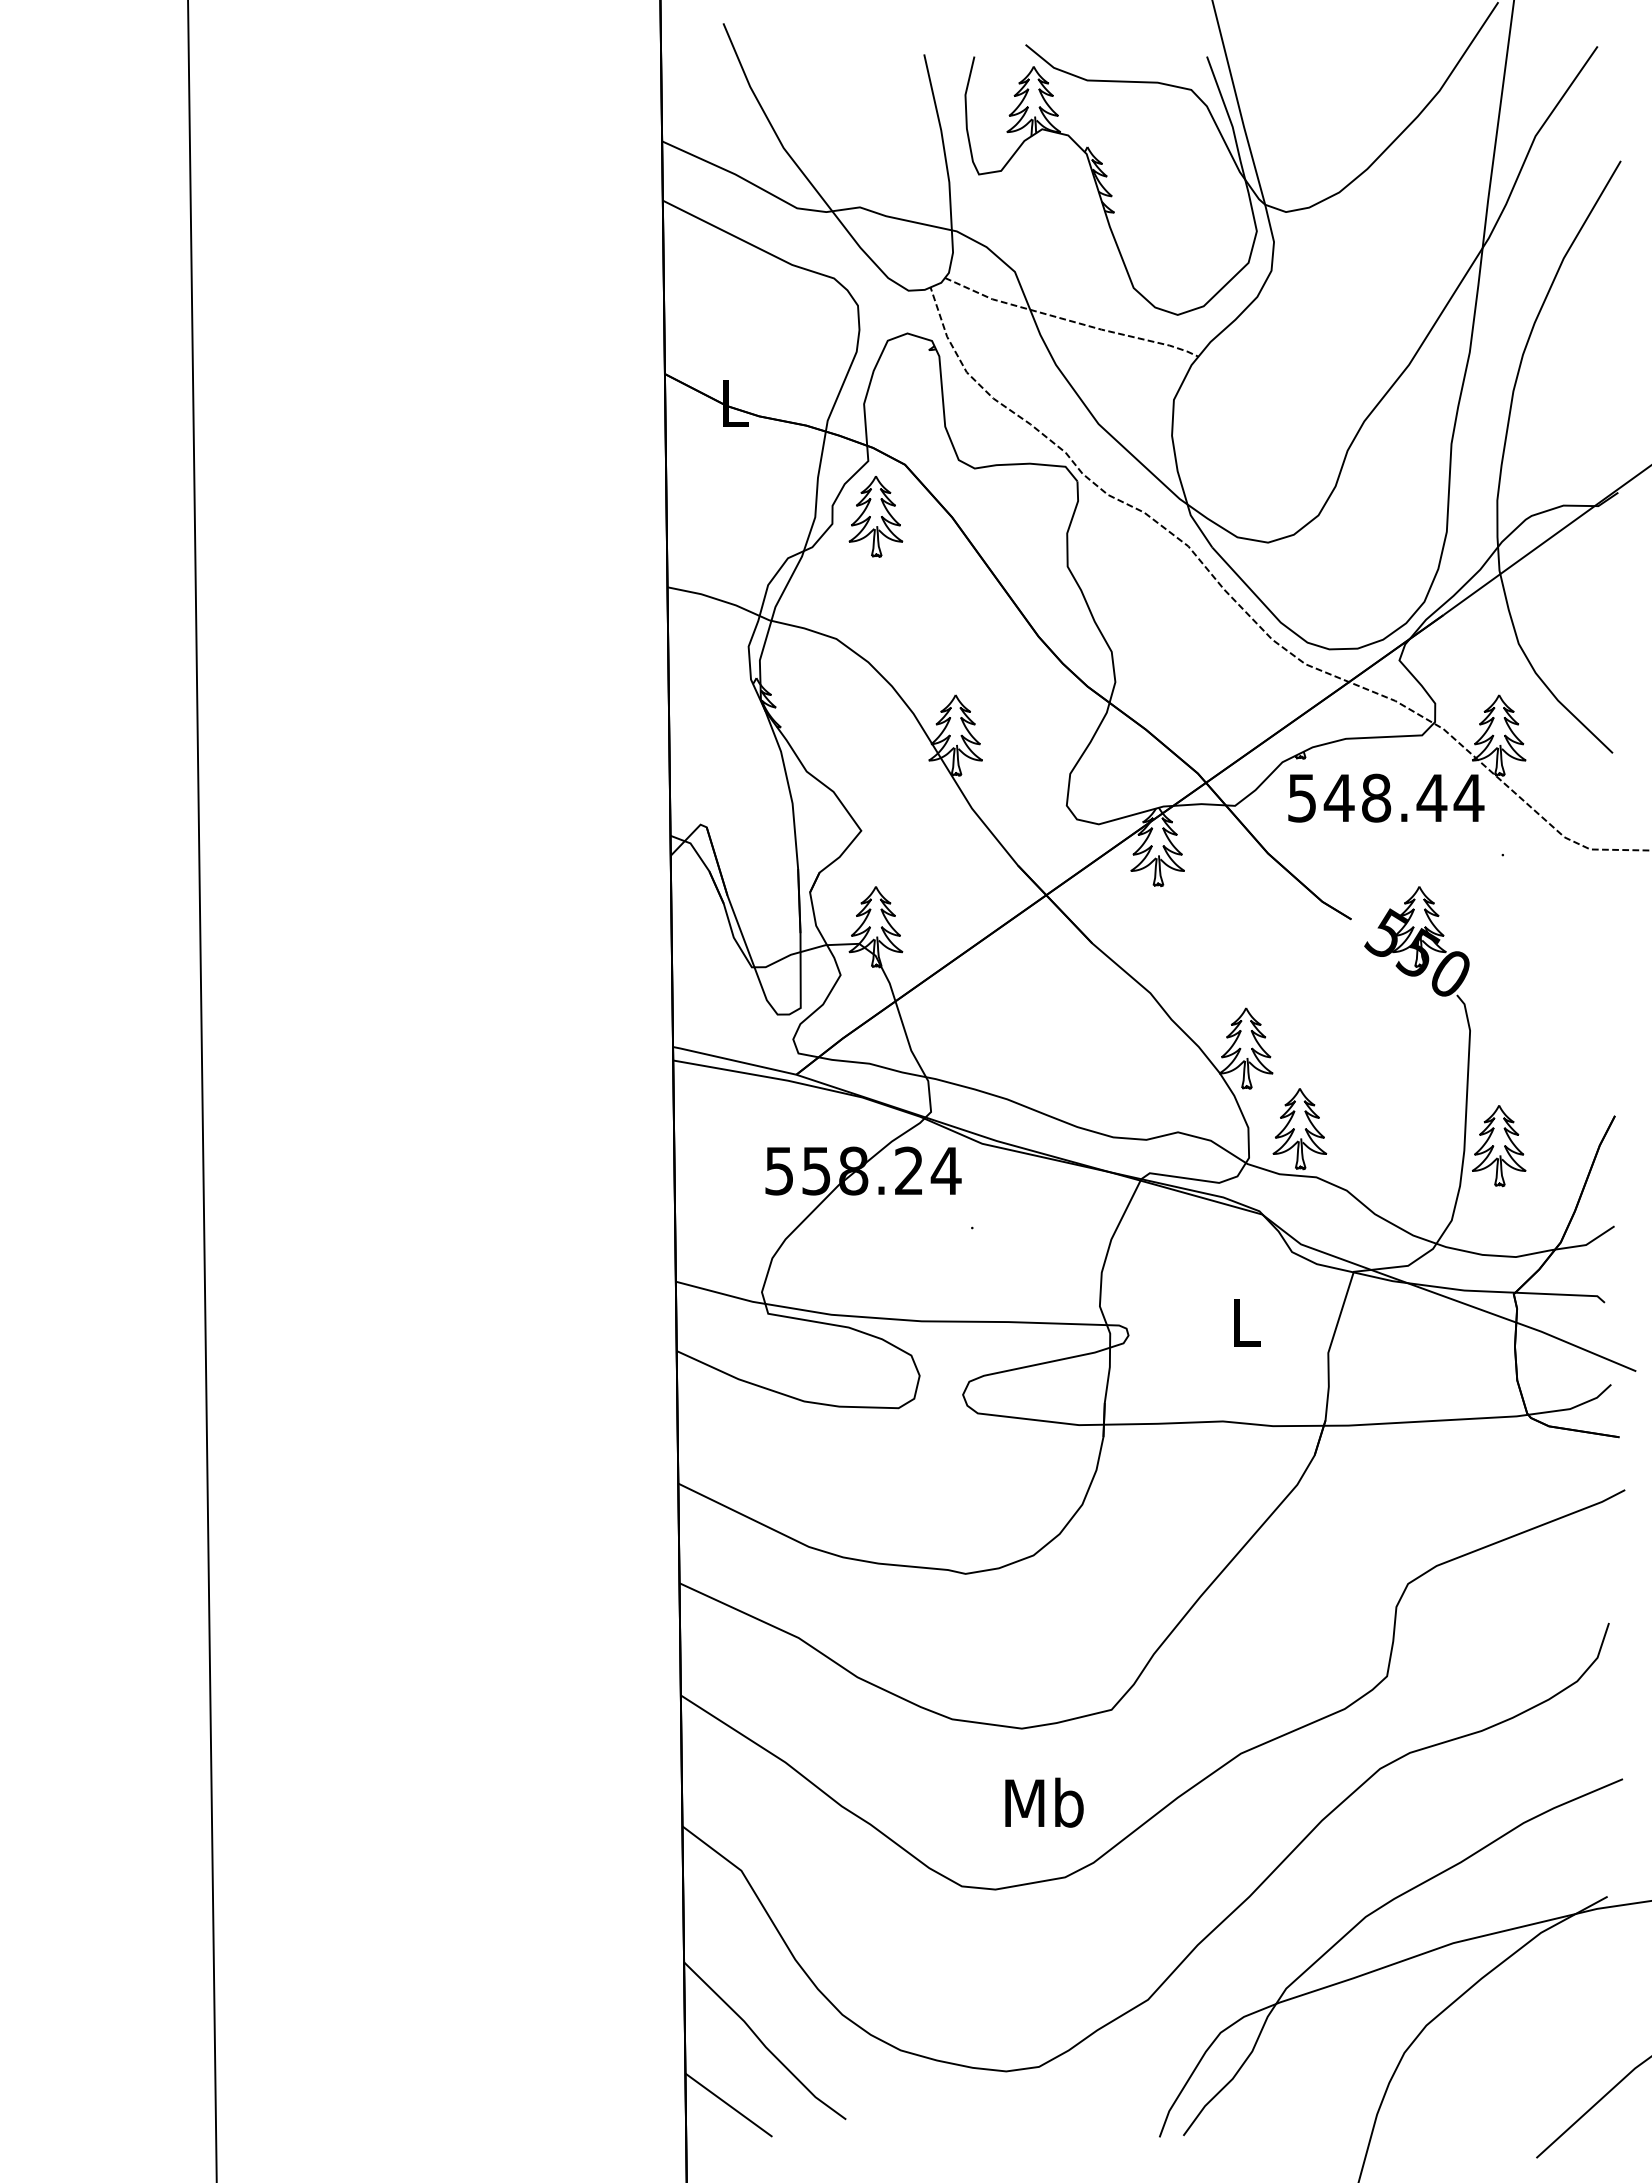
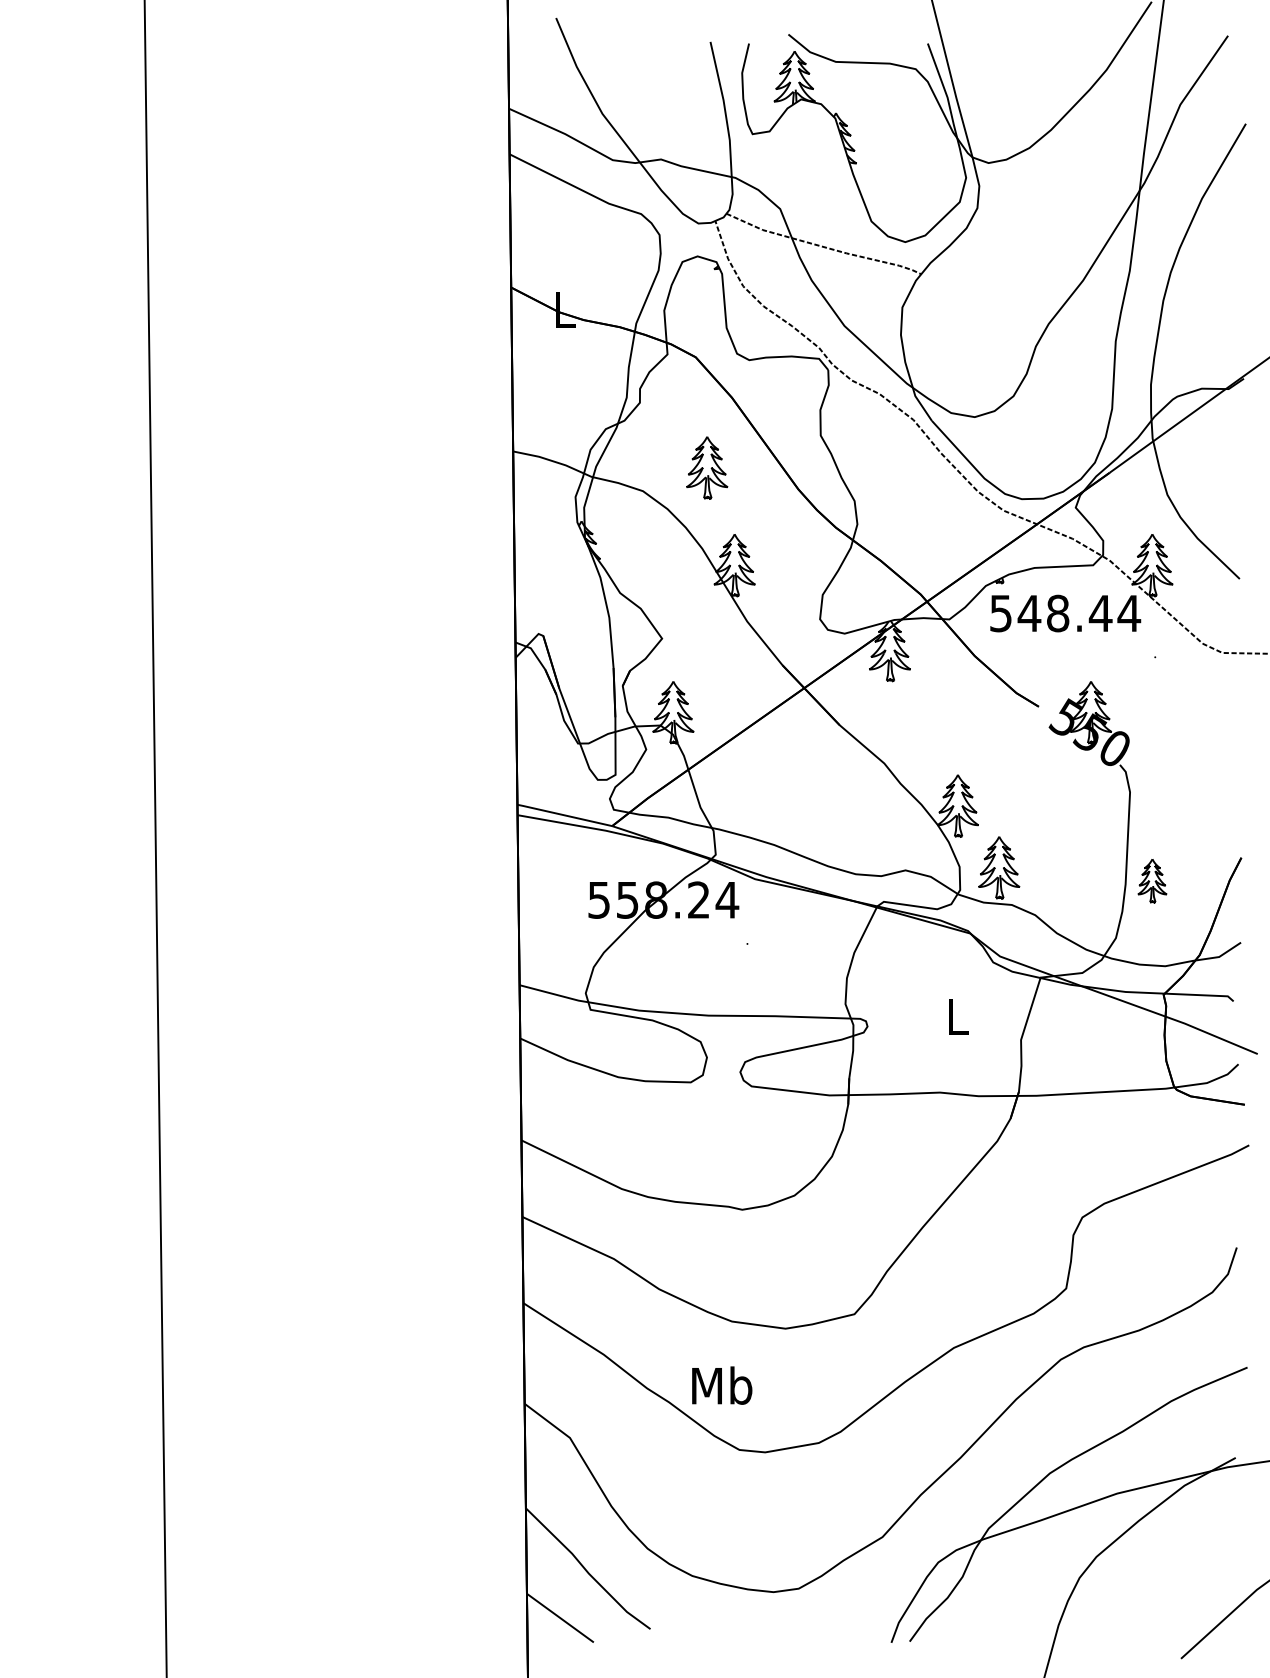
part: (875, 516) -> (706, 467), moved
part: (1499, 1146) -> (1152, 881), size x0.7
text: (1044, 1802) -> (722, 1385), moved

